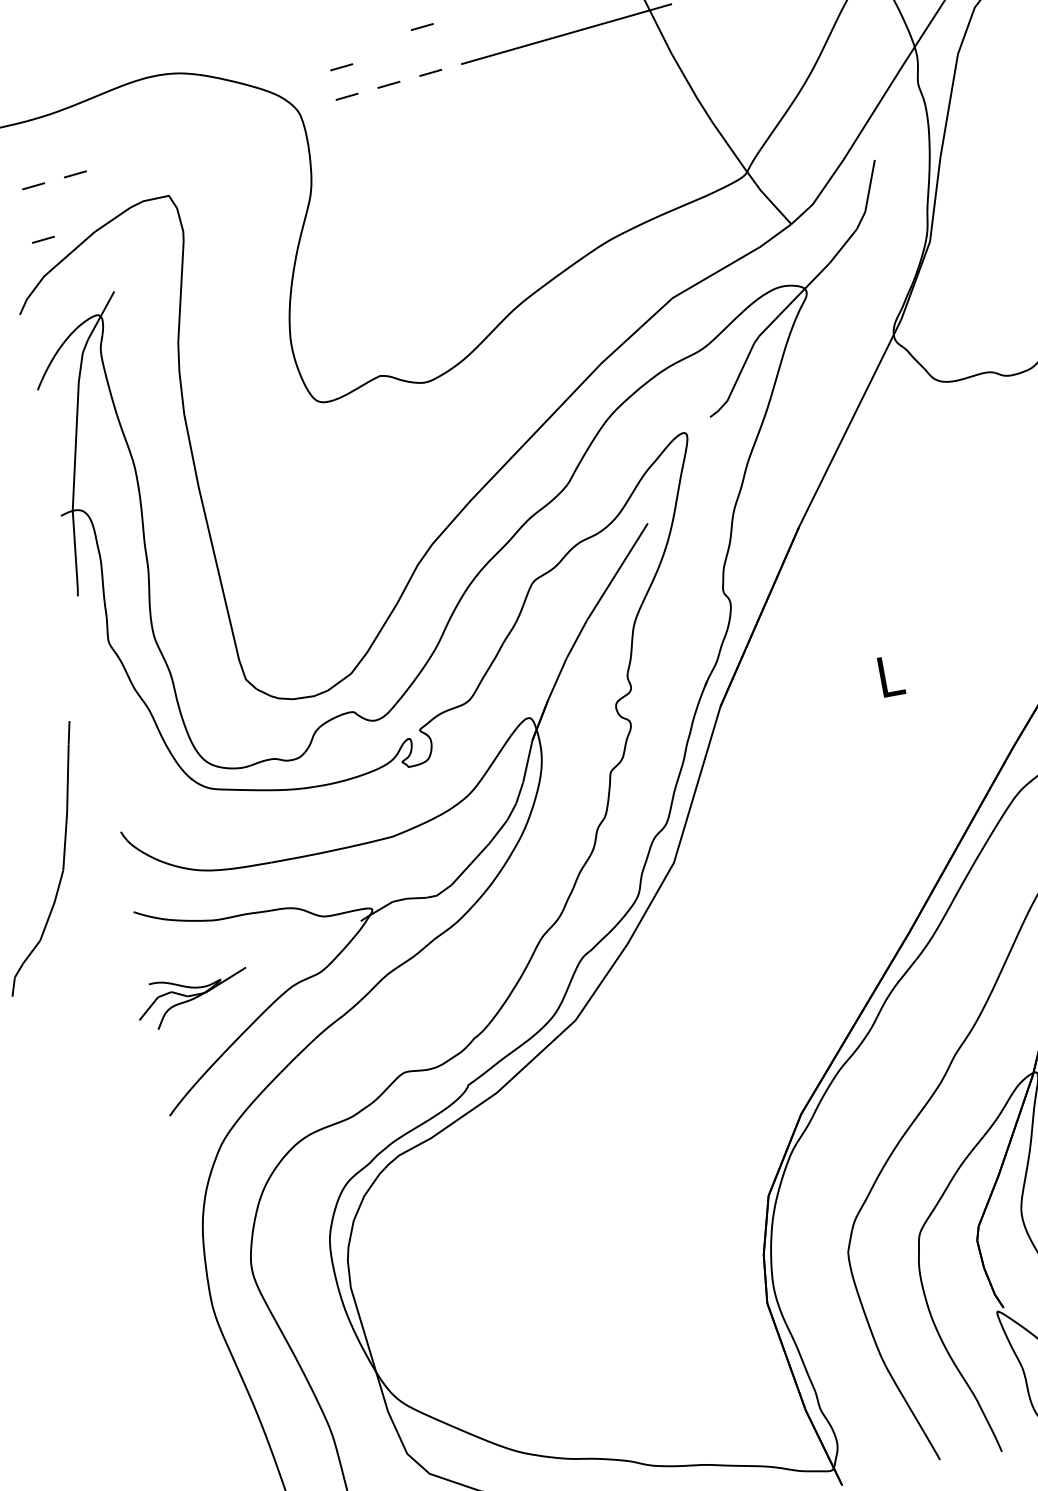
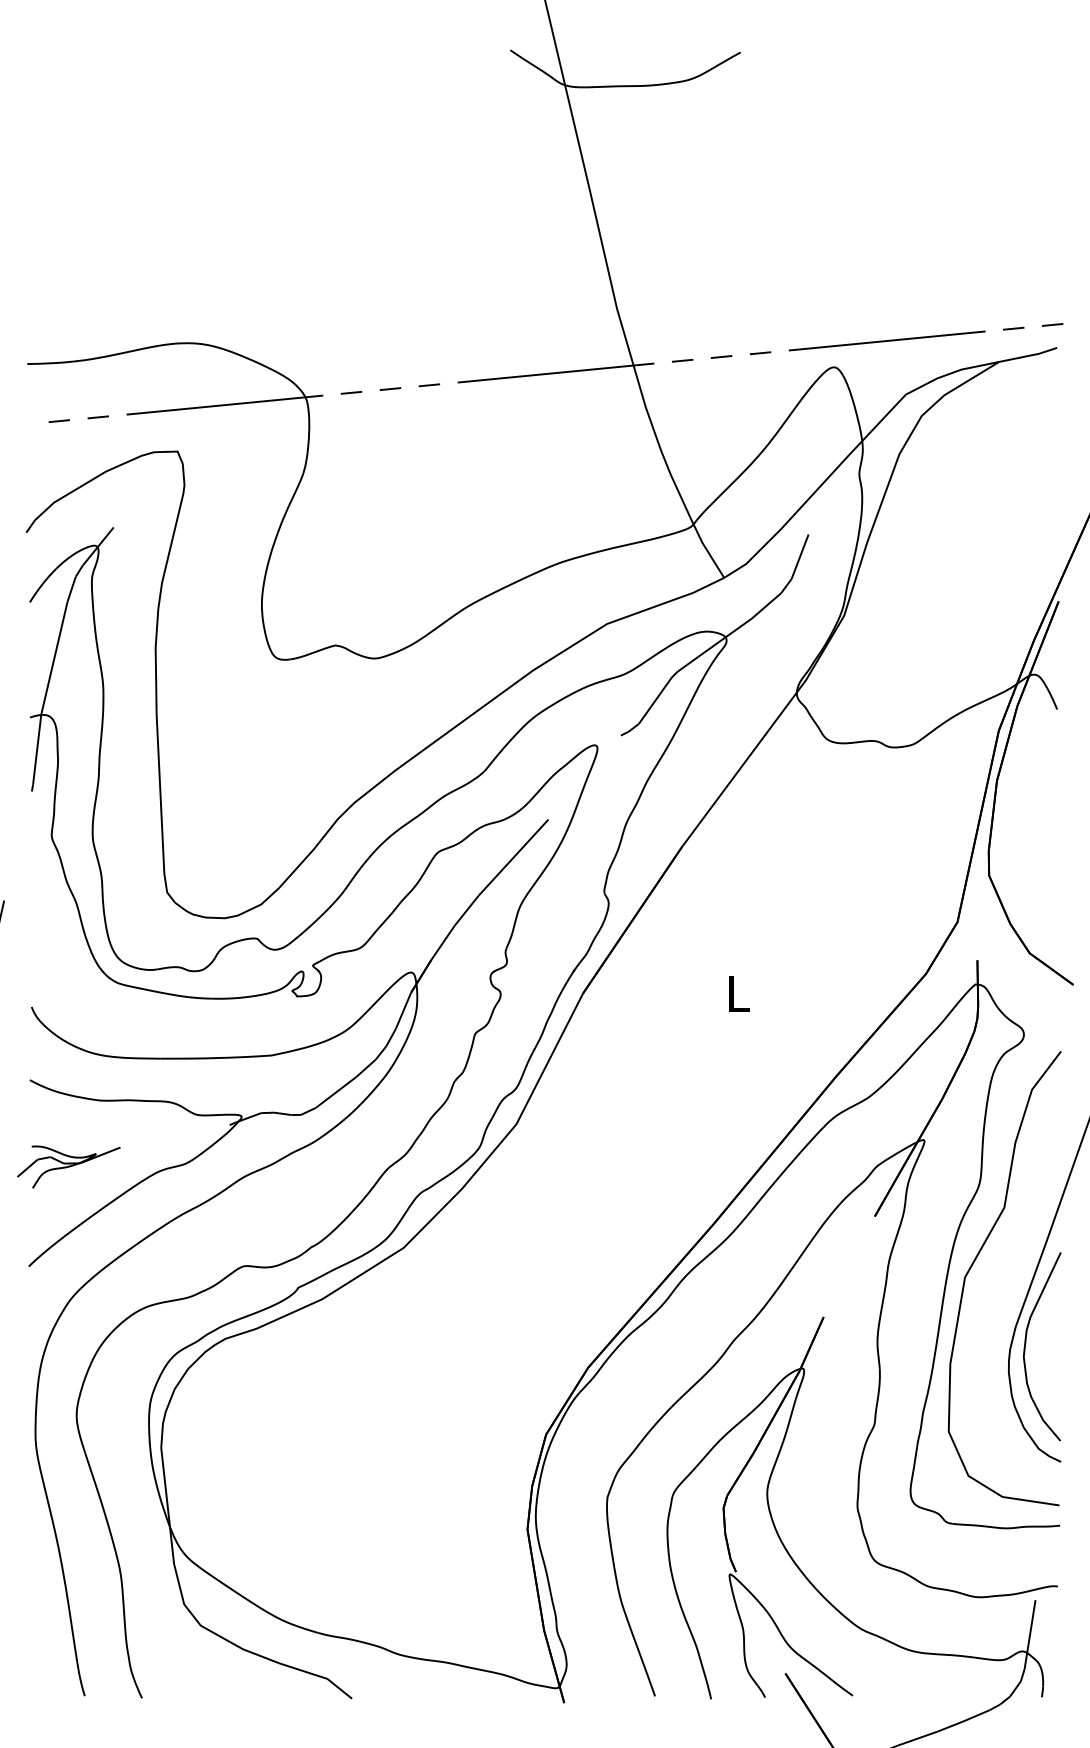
line: (422, 27) -> (429, 343), removed
line: (341, 66) -> (351, 365), removed
line: (210, 134) -> (224, 404), added
line: (42, 239) -> (58, 469), removed

